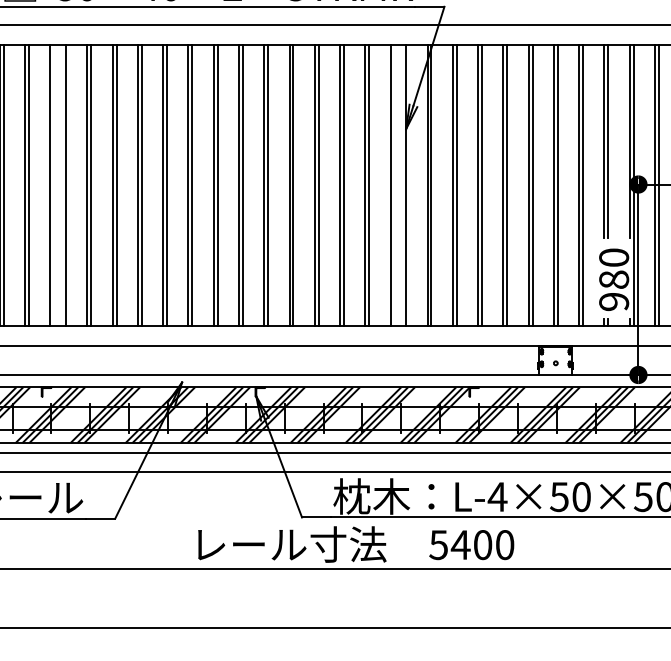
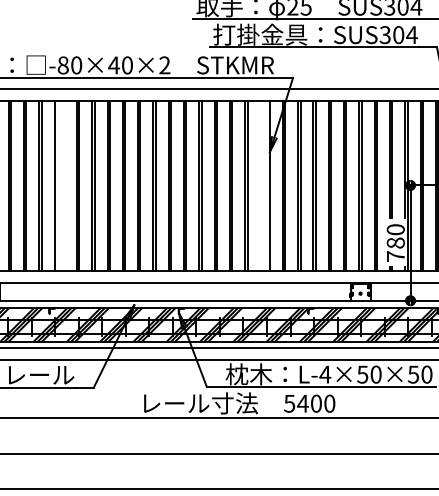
line: (65, 184) -> (63, 185), removed
line: (390, 184) -> (260, 185), removed
text: (613, 301) -> (395, 256), 980 -> 780

